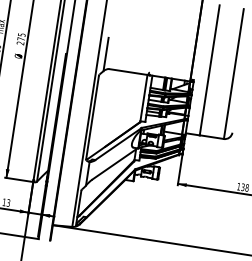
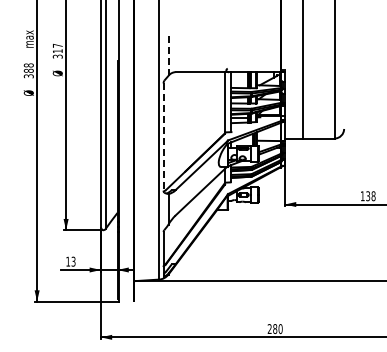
text: (21, 38) -> (57, 50), 275 -> 317
line: (106, 54) -> (168, 54), solid -> dashed
line: (92, 118) -> (163, 137), solid -> dashed

